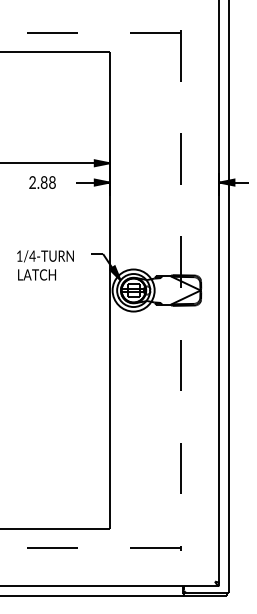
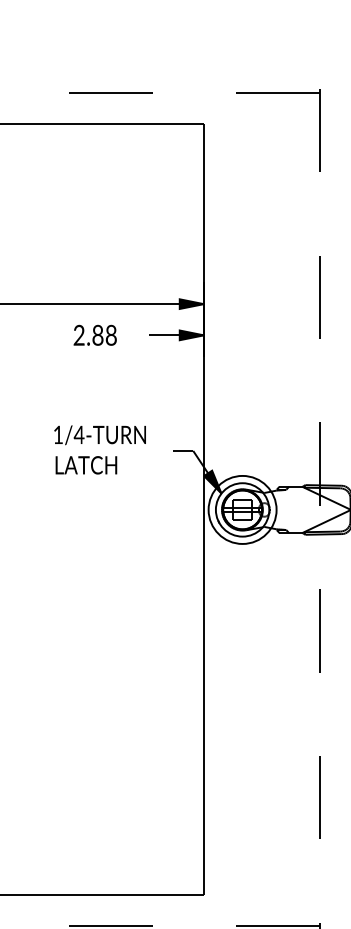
text: (45, 265) -> (100, 450), moved

